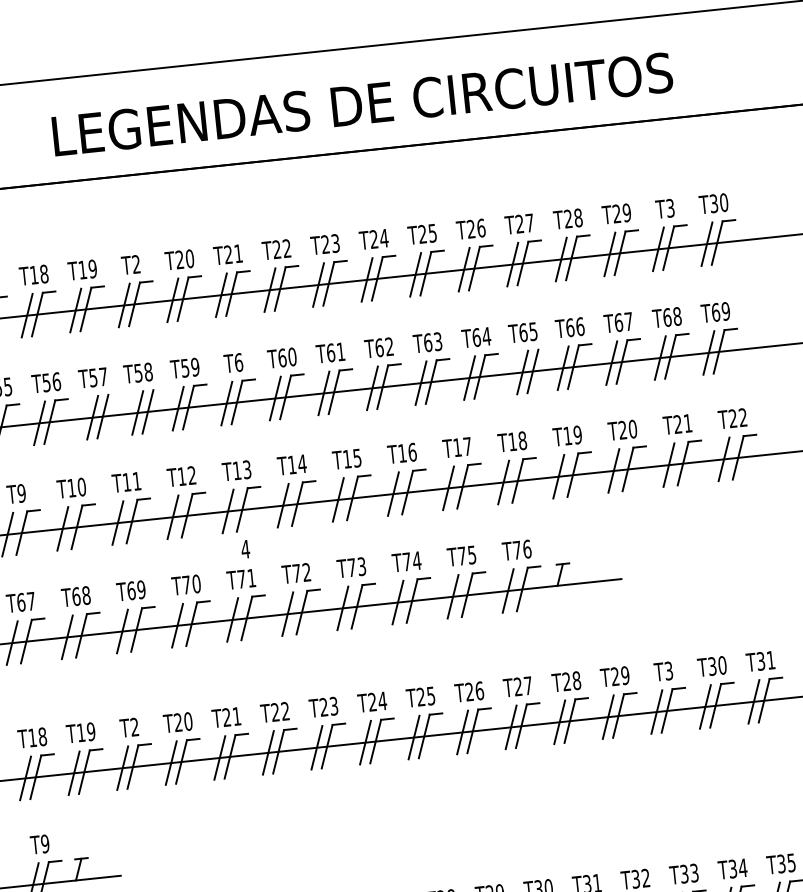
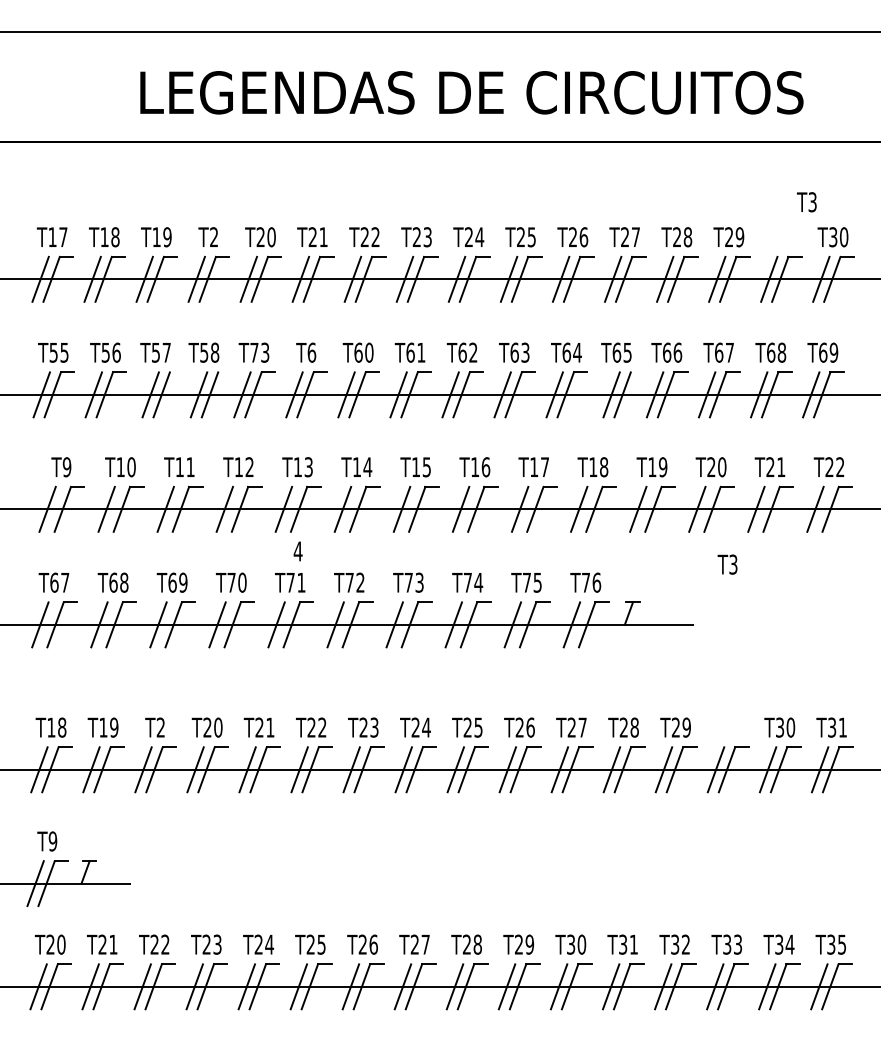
text: (664, 209) -> (806, 202), moved
text: (189, 367) -> (259, 352), T59 -> T73
text: (663, 671) -> (727, 564), moved

